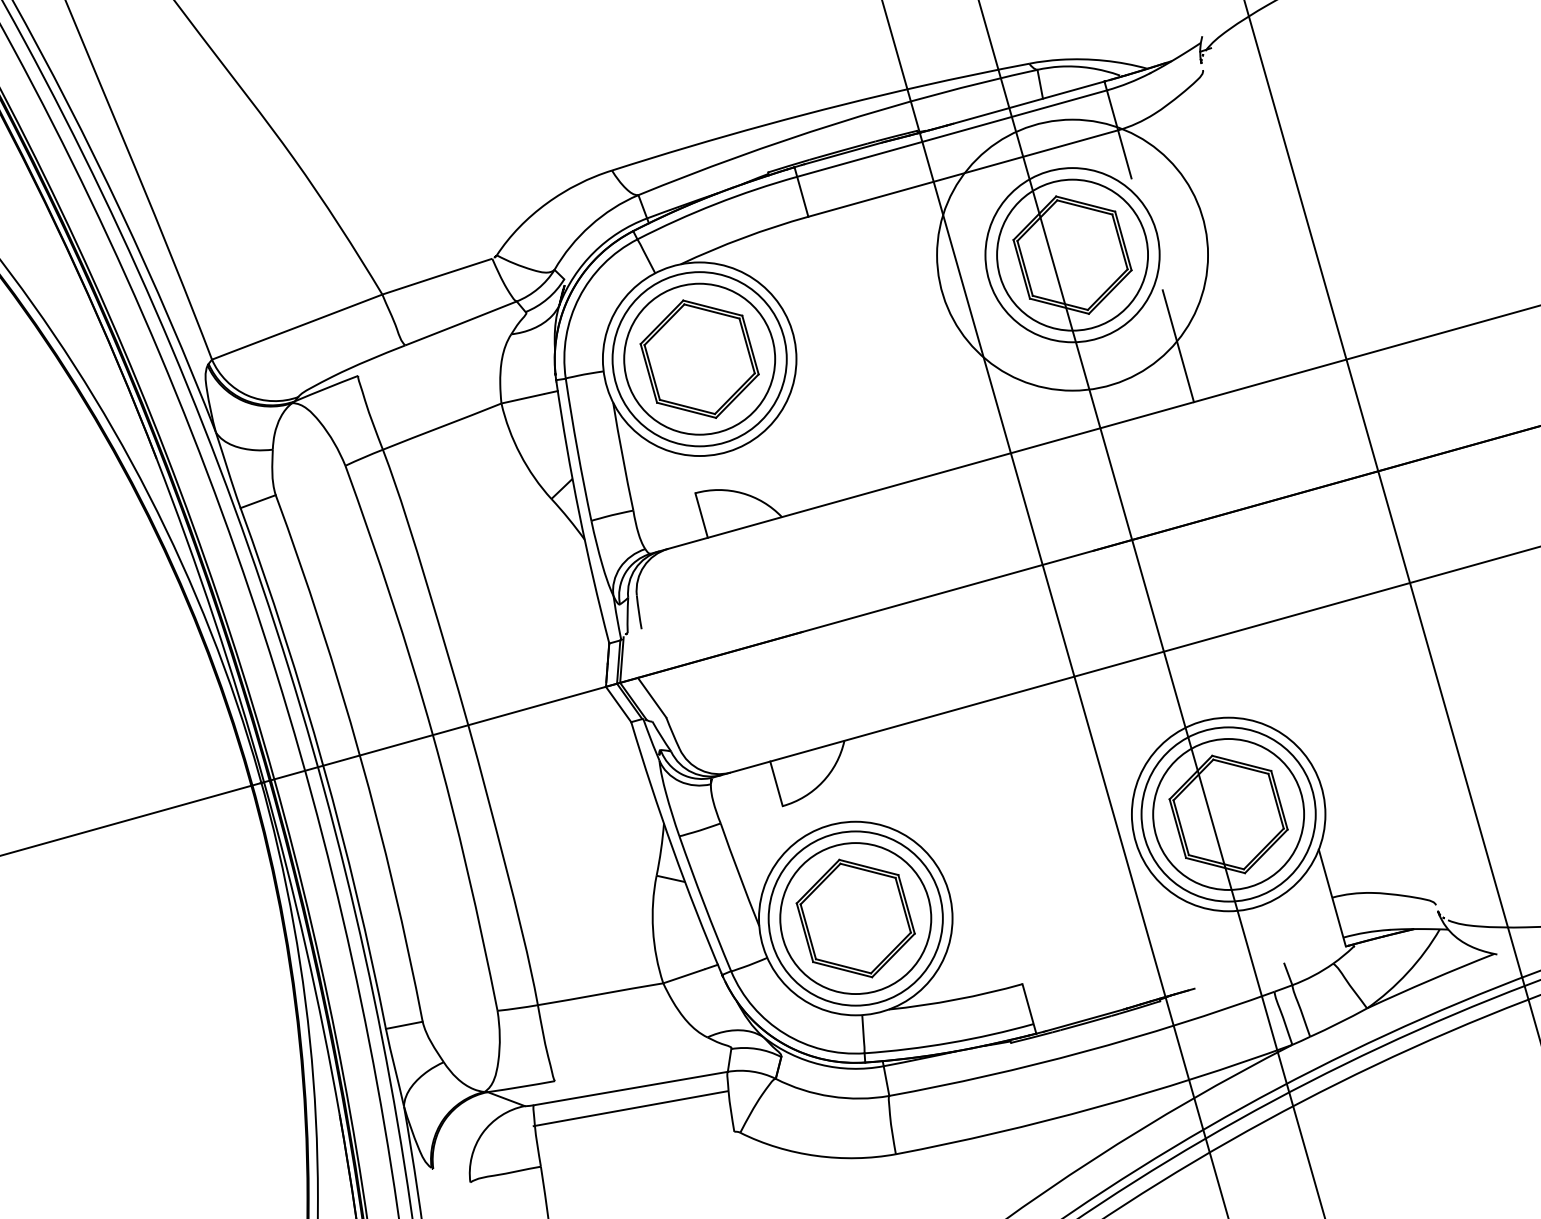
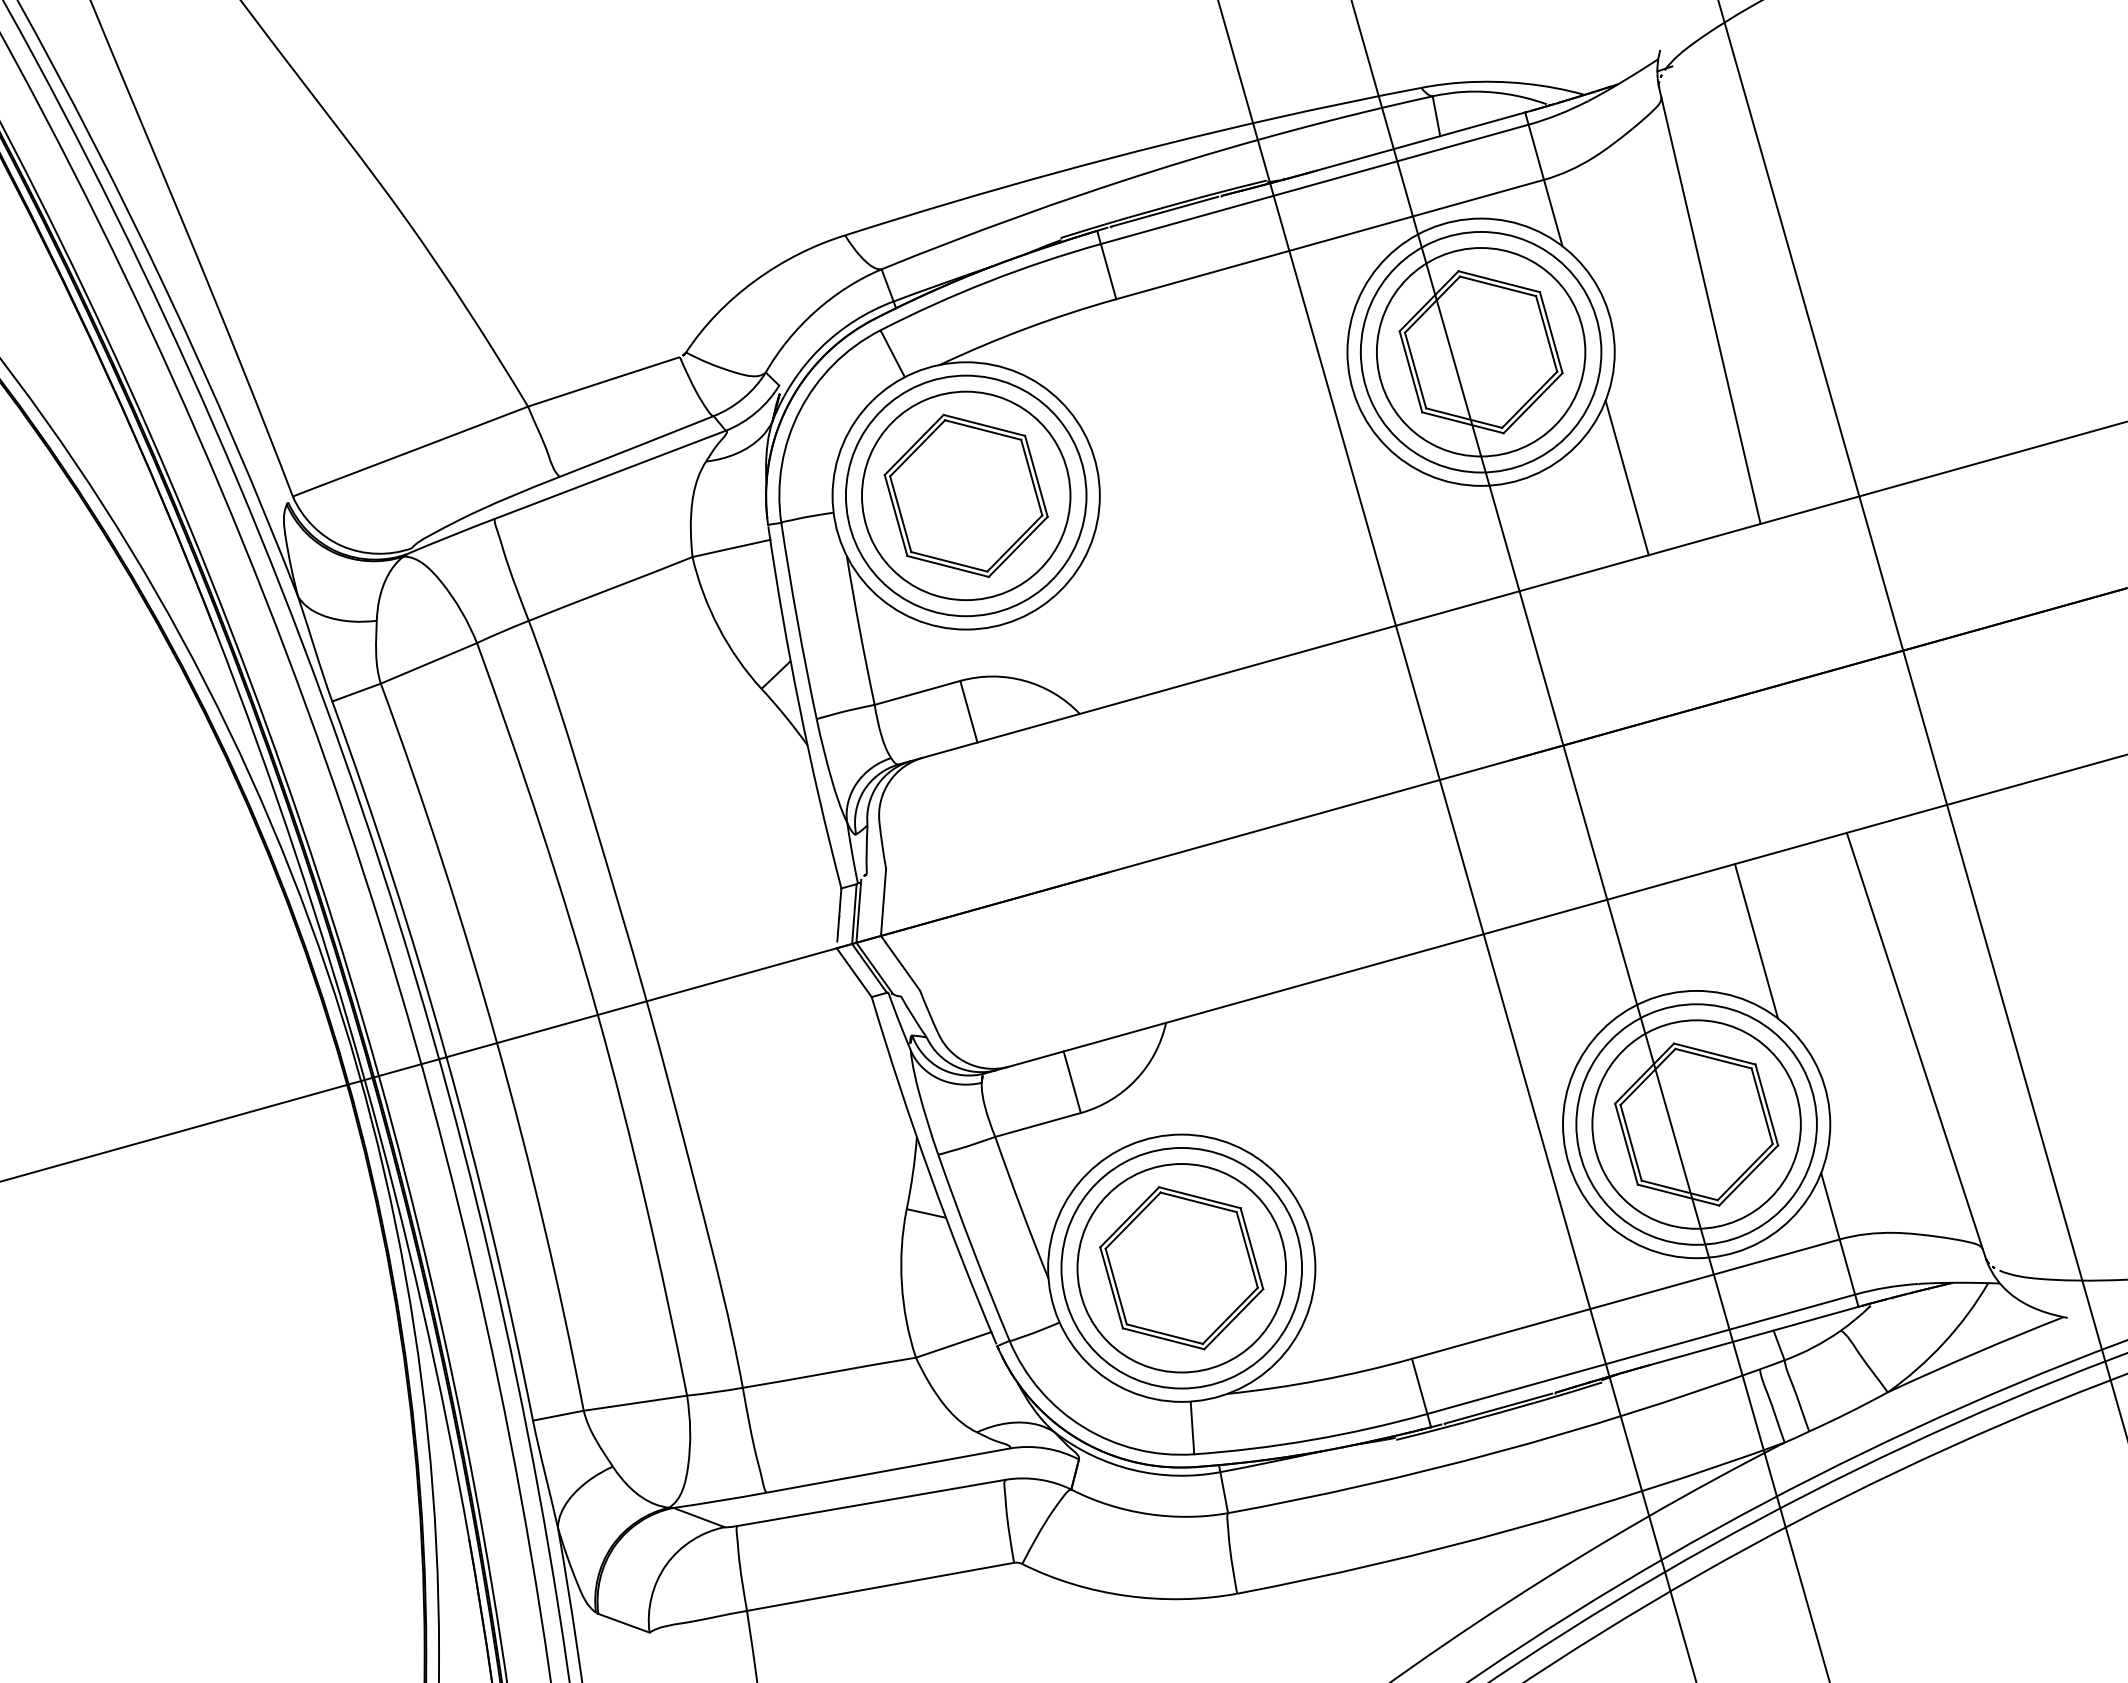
line: (1237, 221) -> (1709, 305), added
circle: (1072, 254) -> (1480, 351), size x0.71
line: (441, 343) -> (609, 474), added
line: (310, 480) -> (428, 663), added
line: (664, 501) -> (917, 692), added
line: (639, 652) -> (883, 901), added
line: (1272, 681) -> (1756, 941), added
line: (1387, 757) -> (1915, 1045), added
line: (751, 814) -> (1037, 1124), added
line: (1177, 940) -> (1625, 1298), added
line: (1266, 967) -> (1749, 1336), added
line: (1188, 980) -> (1641, 1353), added
line: (460, 1015) -> (635, 1402), added
line: (642, 1065) -> (887, 1470), added
line: (630, 1108) -> (880, 1586), moved
line: (451, 1175) -> (623, 1622), added

